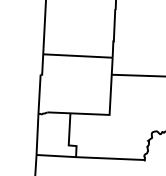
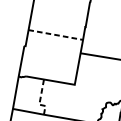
line: (77, 56) -> (55, 35), solid -> dashed
line: (69, 140) -> (40, 100), solid -> dashed

